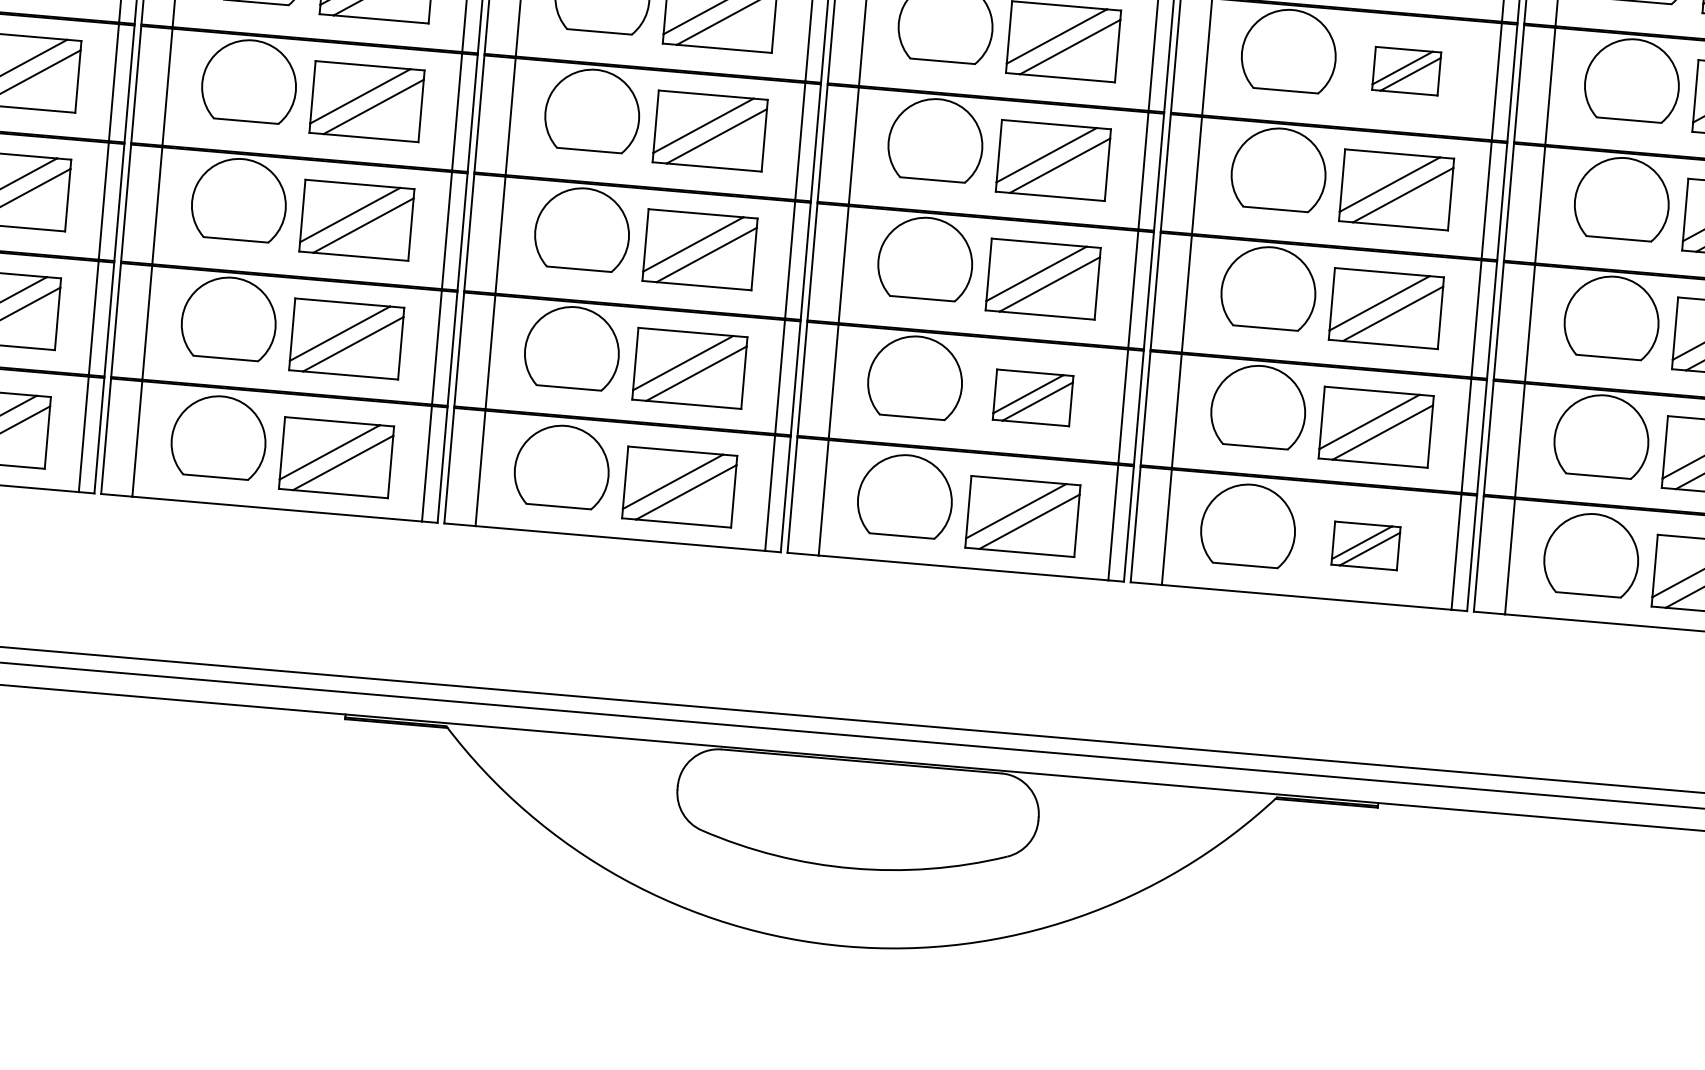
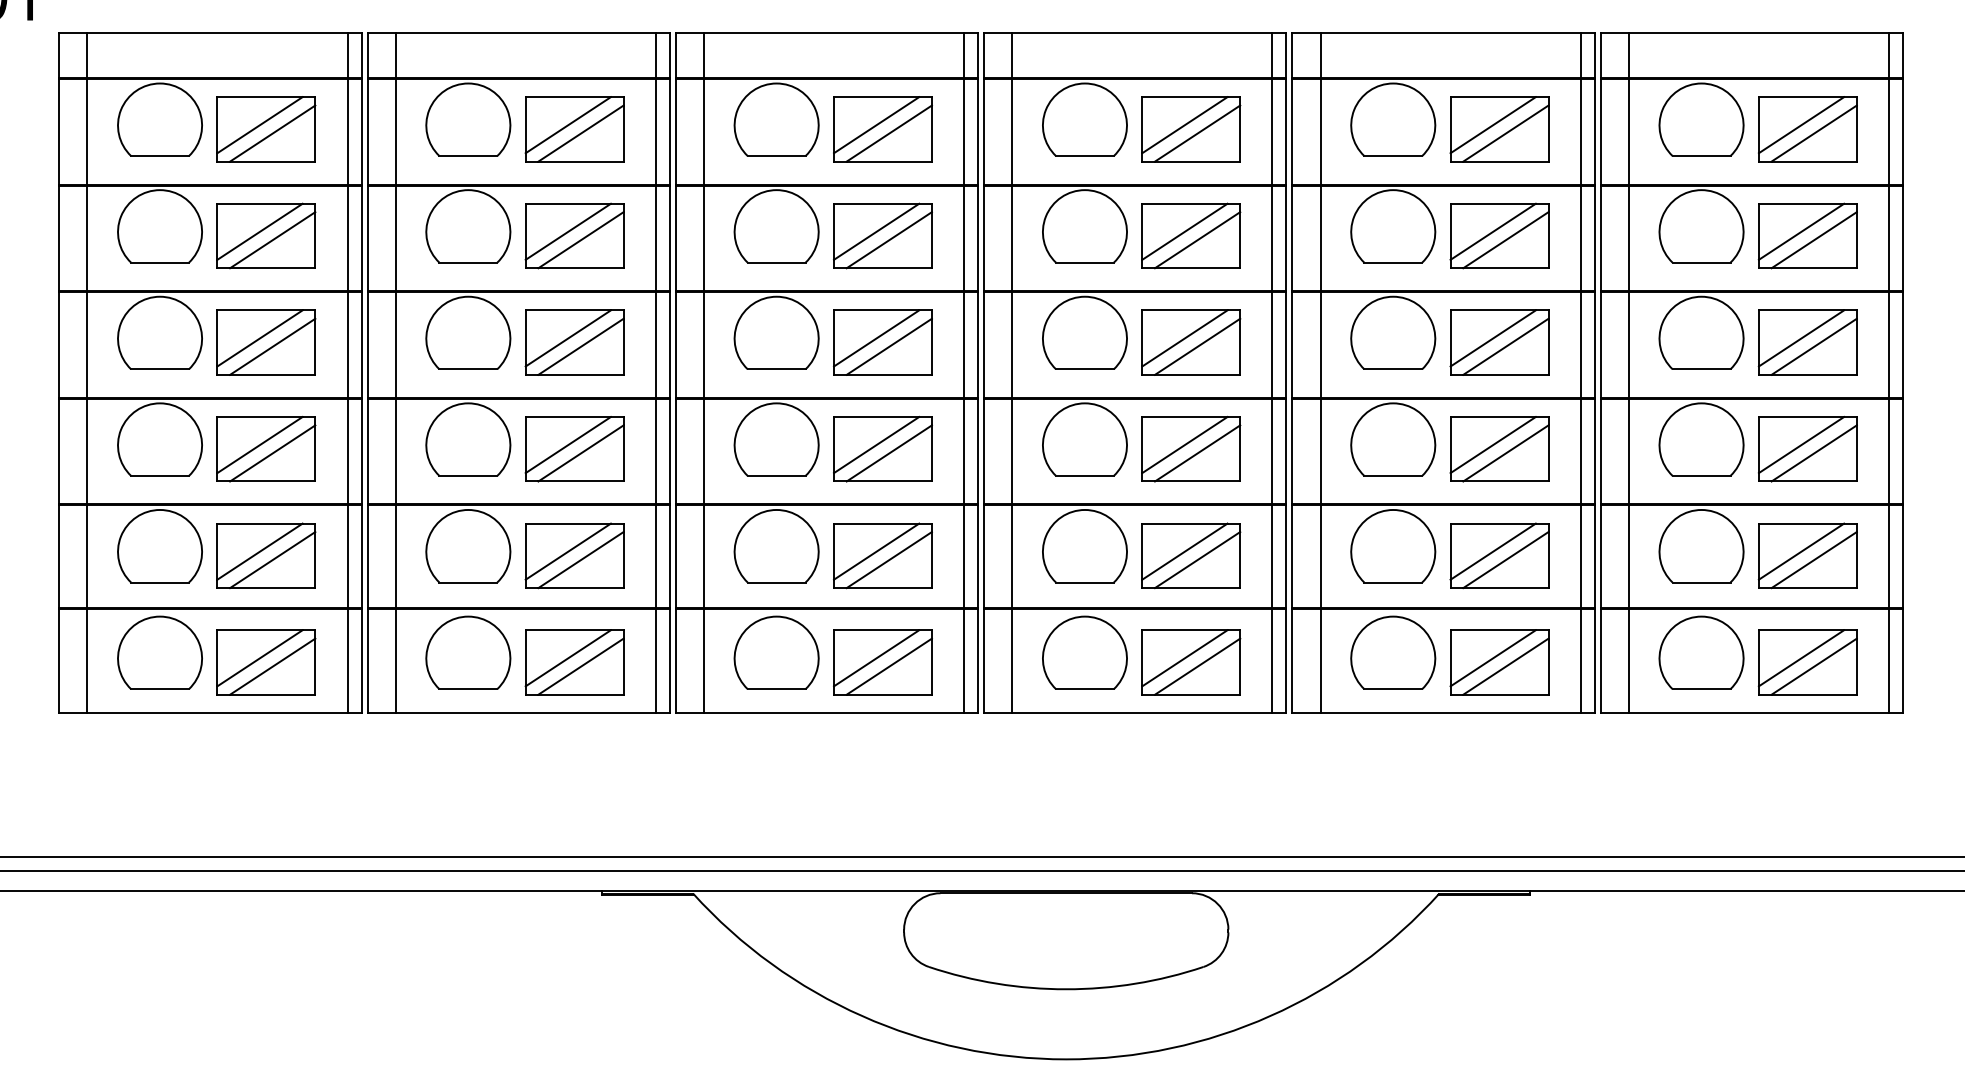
part: (1406, 70) -> (1499, 235), size x1.67
part: (1033, 397) -> (1191, 555), size x1.43
part: (1365, 545) -> (1499, 662), size x1.67

